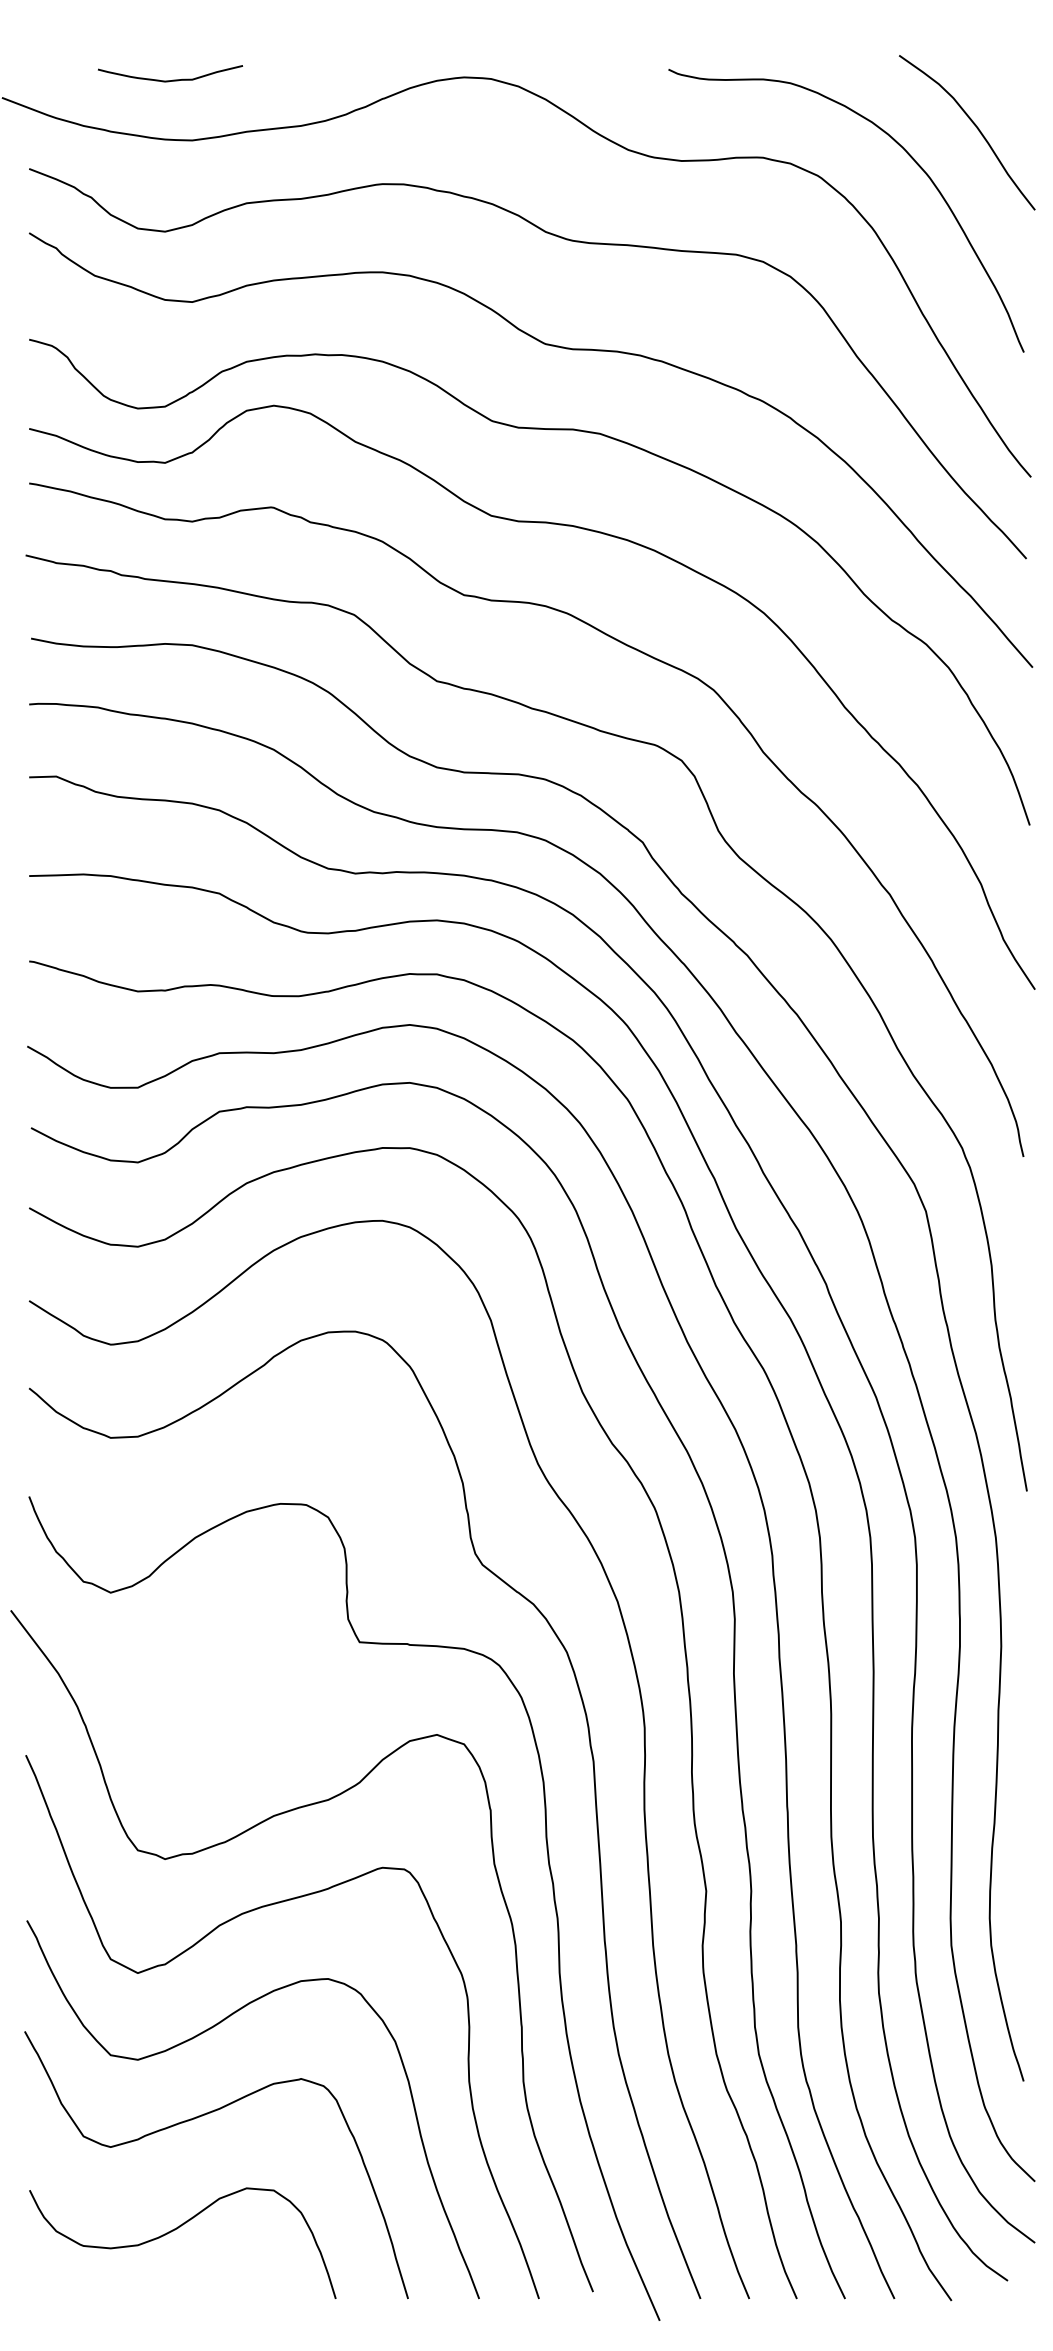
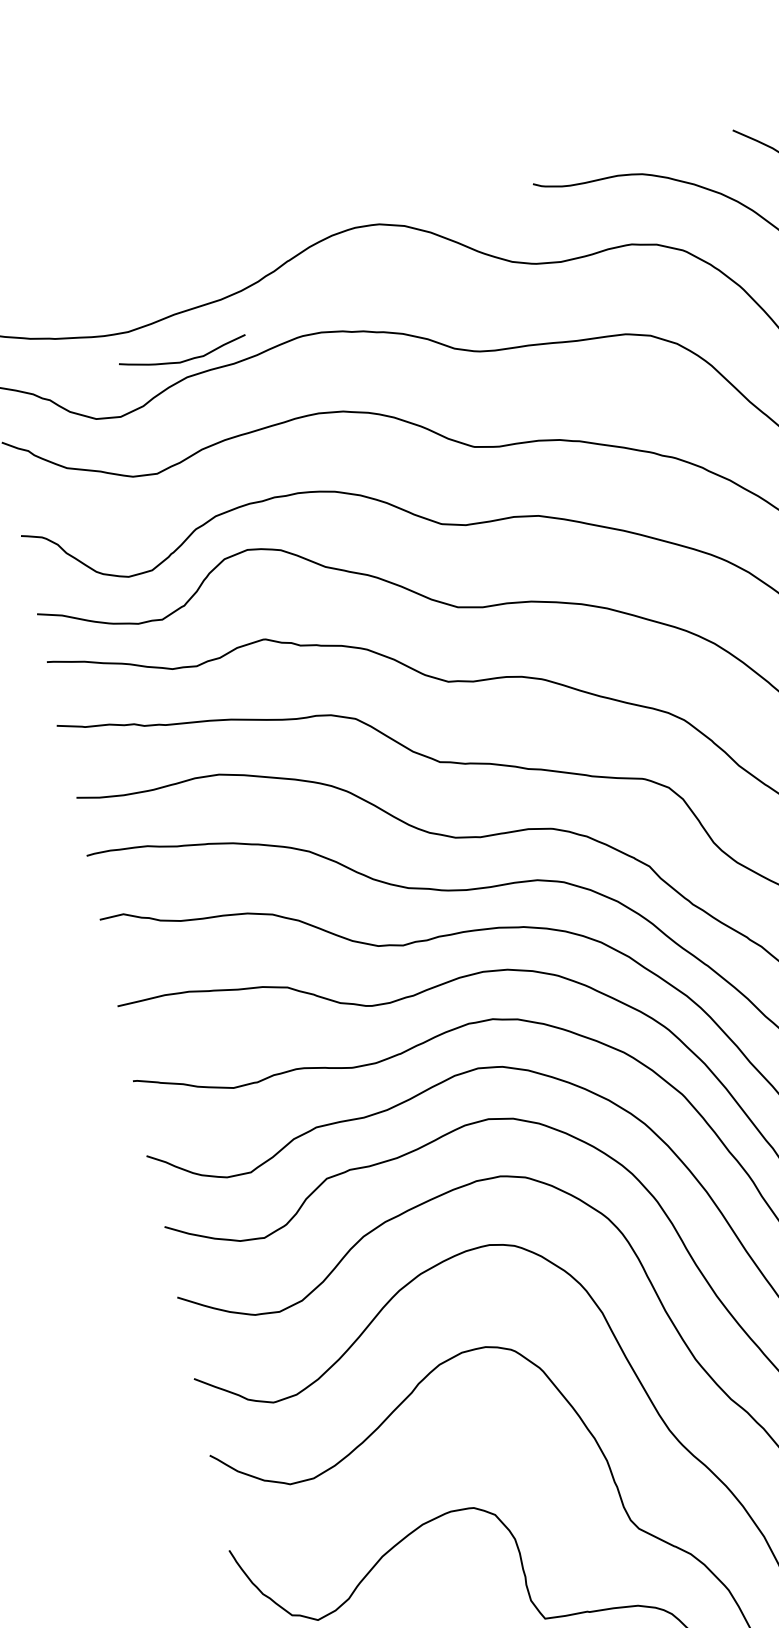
curve: (172, 79) -> (186, 359), moved

